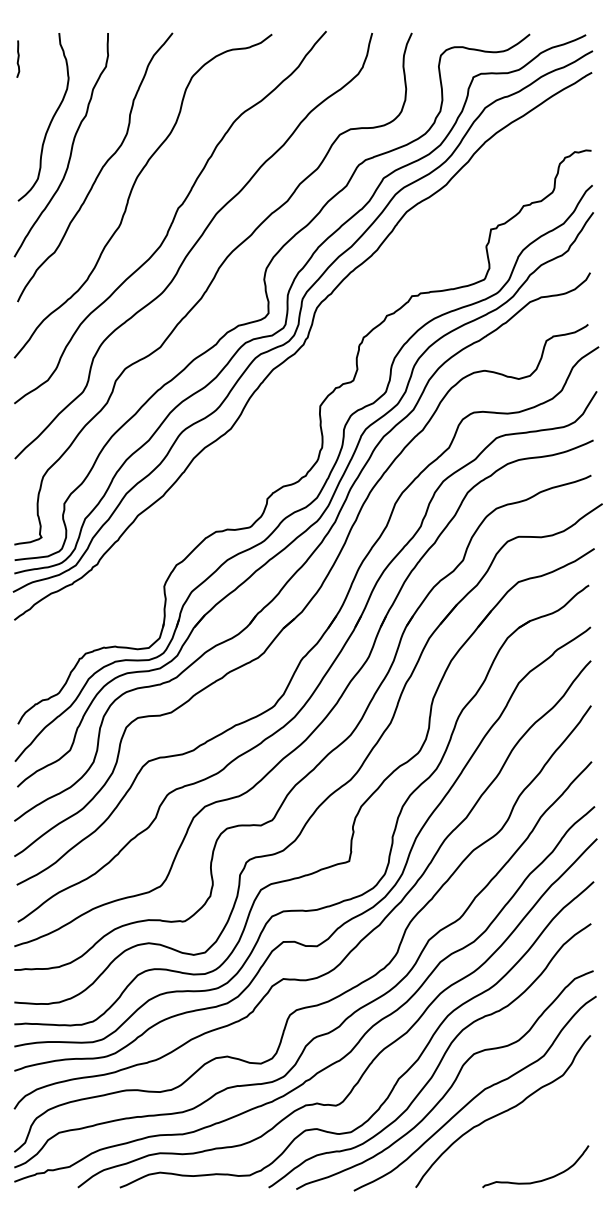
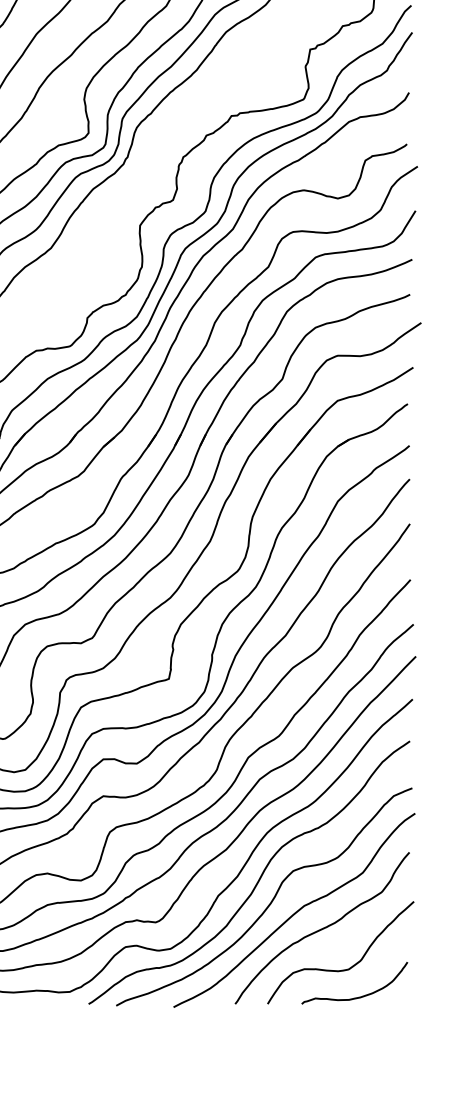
curve: (525, 1152) -> (344, 969), added

